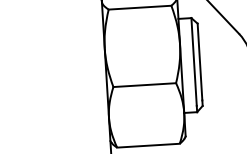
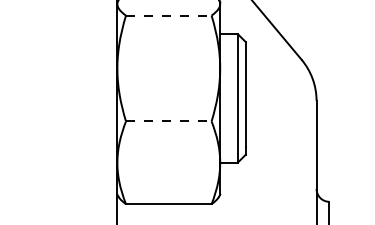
line: (139, 7) -> (168, 15), solid -> dashed
line: (144, 85) -> (168, 121), solid -> dashed

